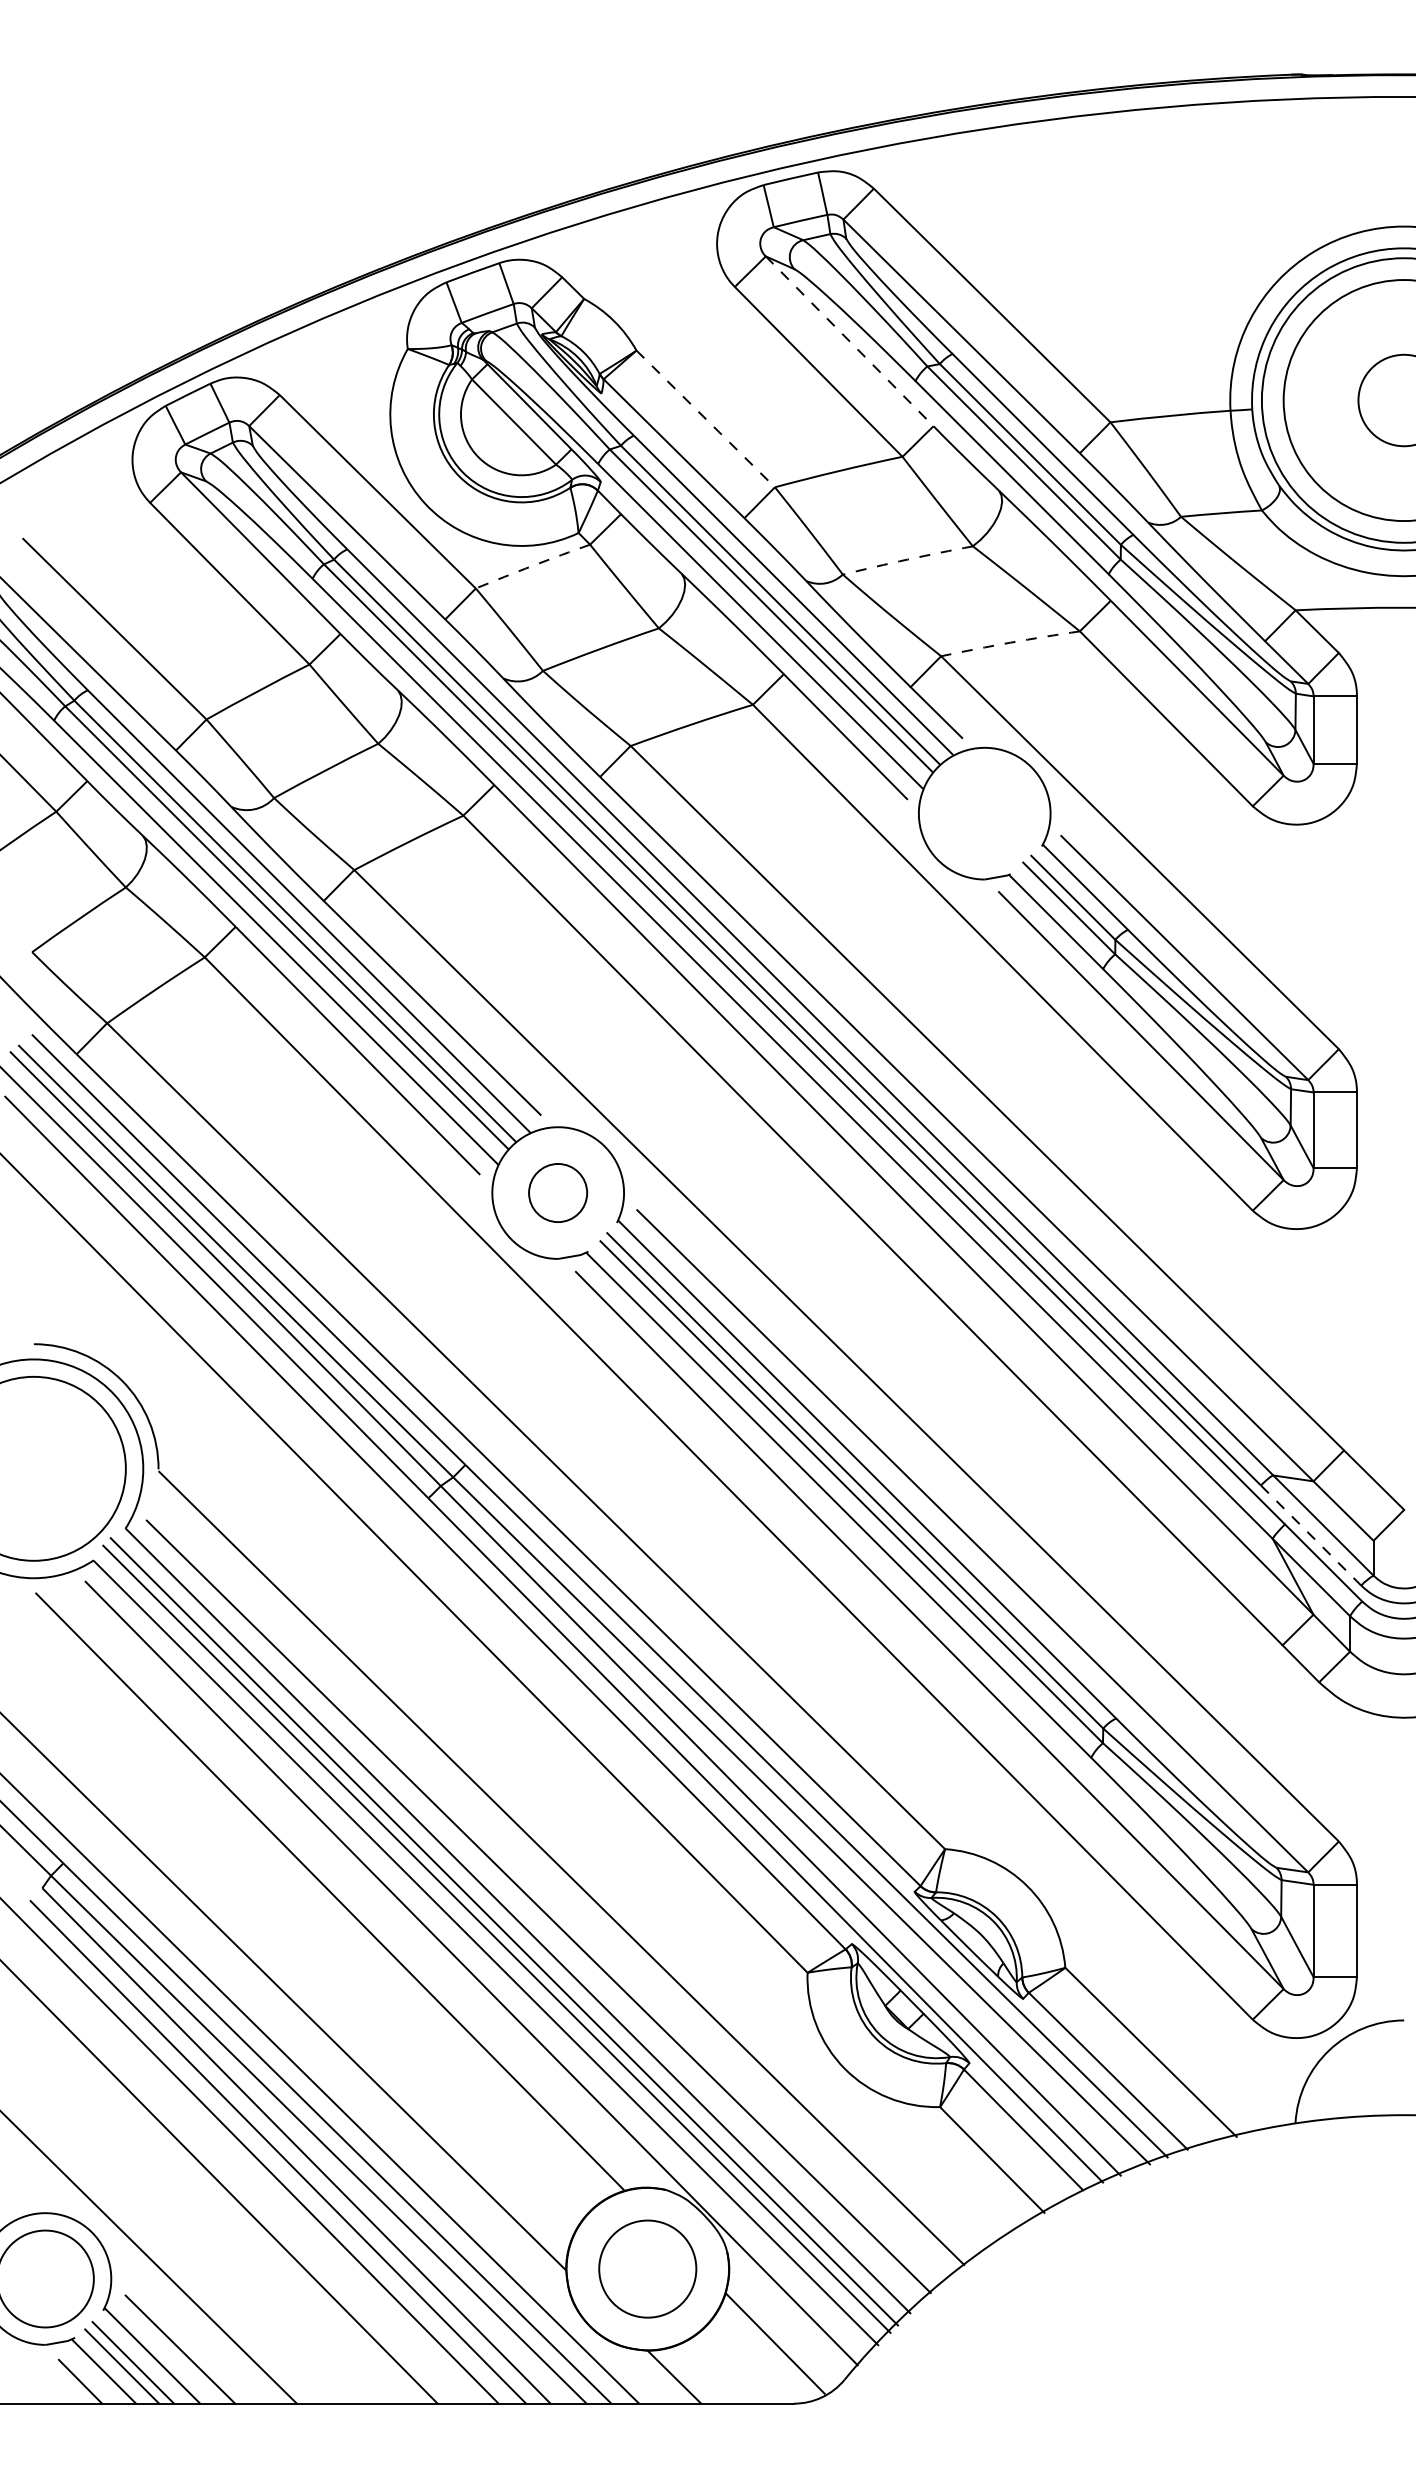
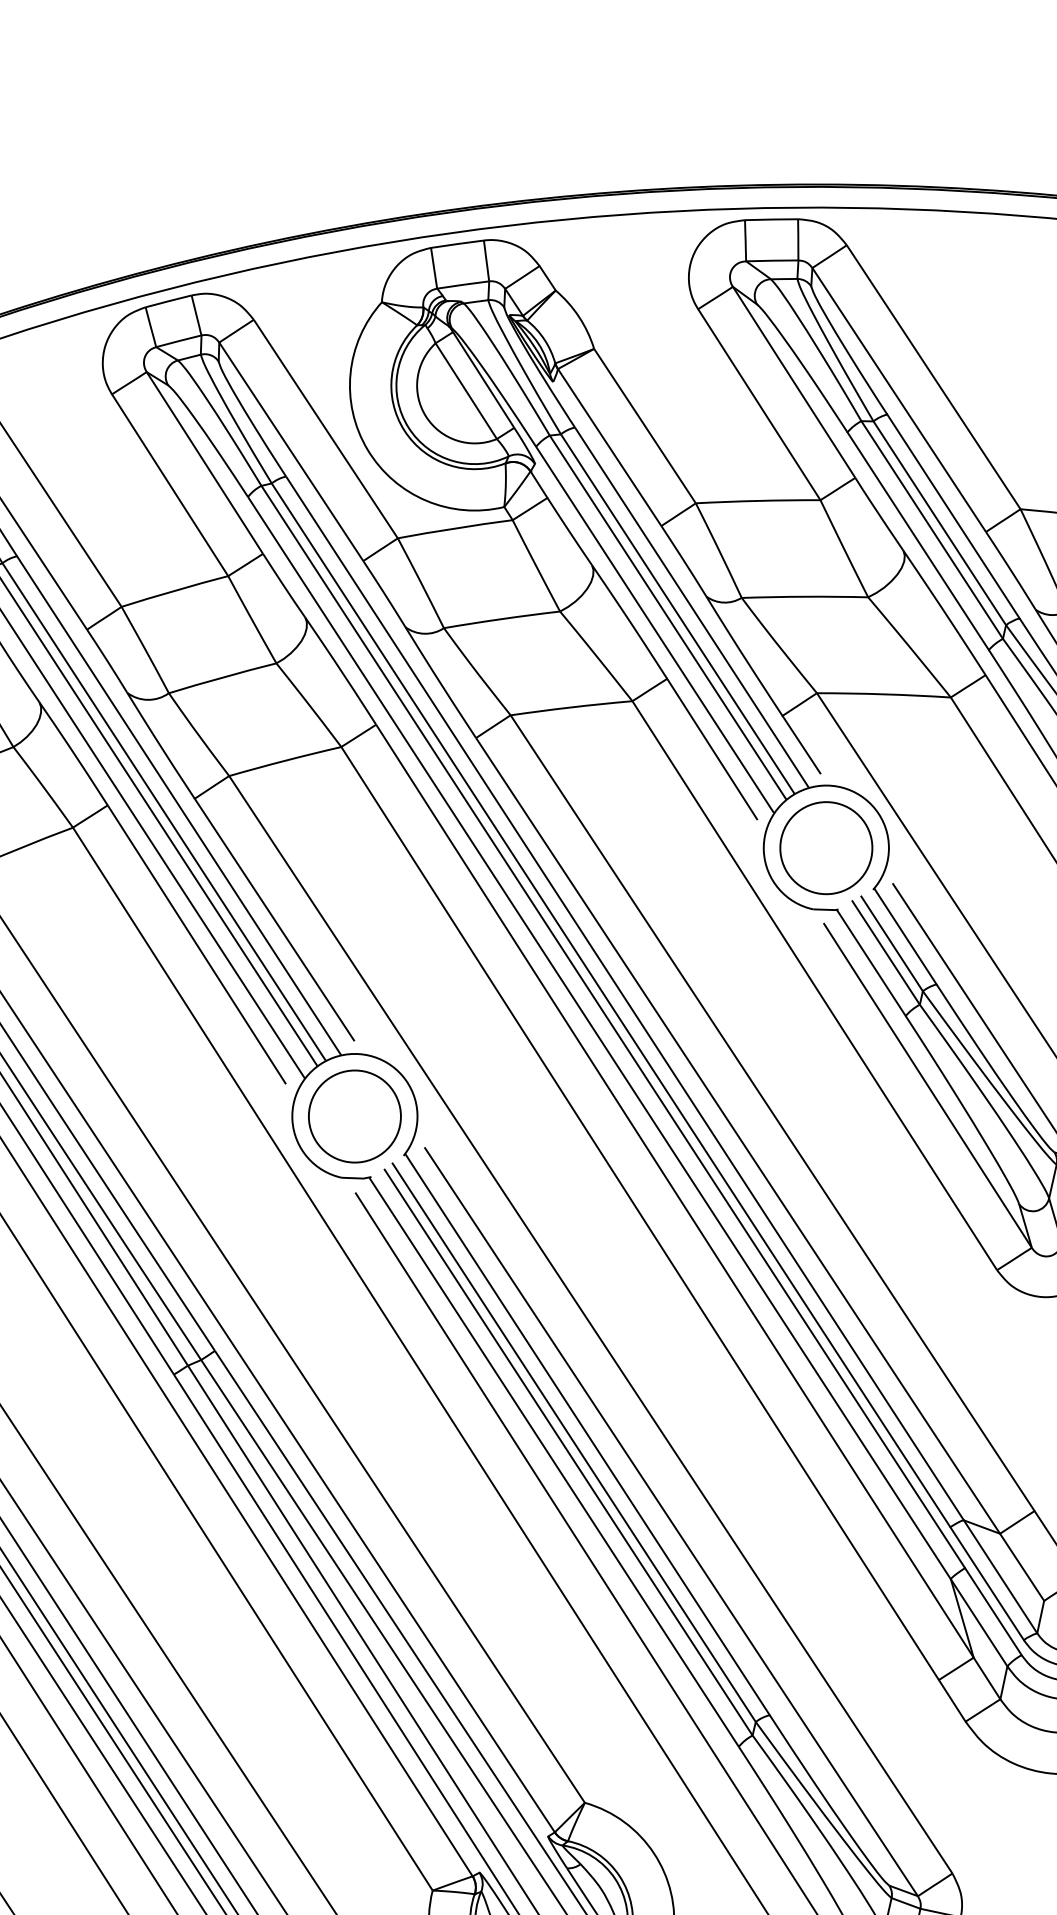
line: (849, 341) -> (793, 382), dashed -> solid
line: (705, 418) -> (644, 425), dashed -> solid
arc: (907, 559) -> (804, 596), dashed -> solid
arc: (532, 565) -> (455, 528), dashed -> solid
arc: (1010, 642) -> (884, 694), dashed -> solid
circle: (984, 813) -> (826, 847), added
circle: (557, 1192) -> (354, 1115), size x1.67
line: (1311, 1535) -> (987, 1583), dashed -> solid

